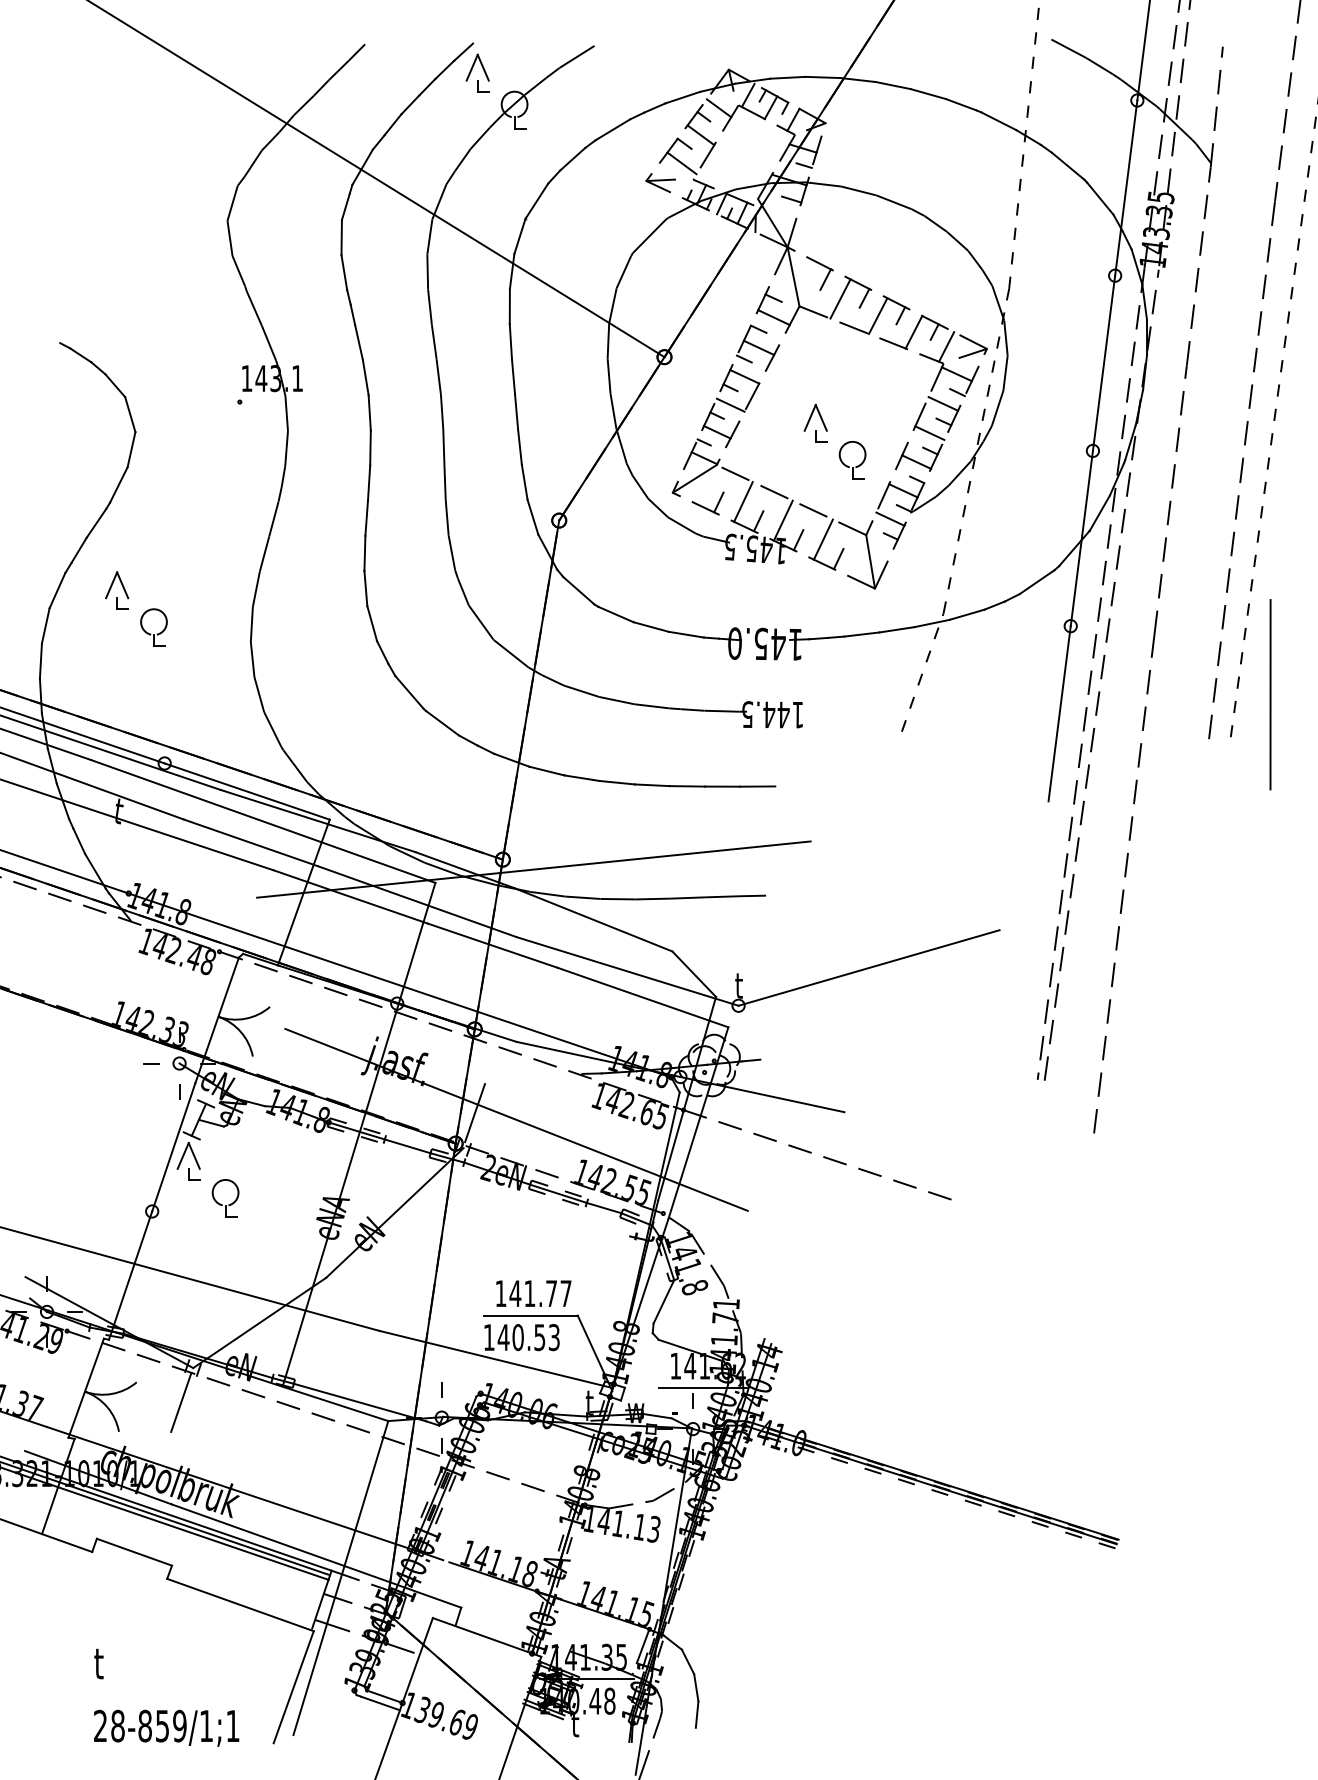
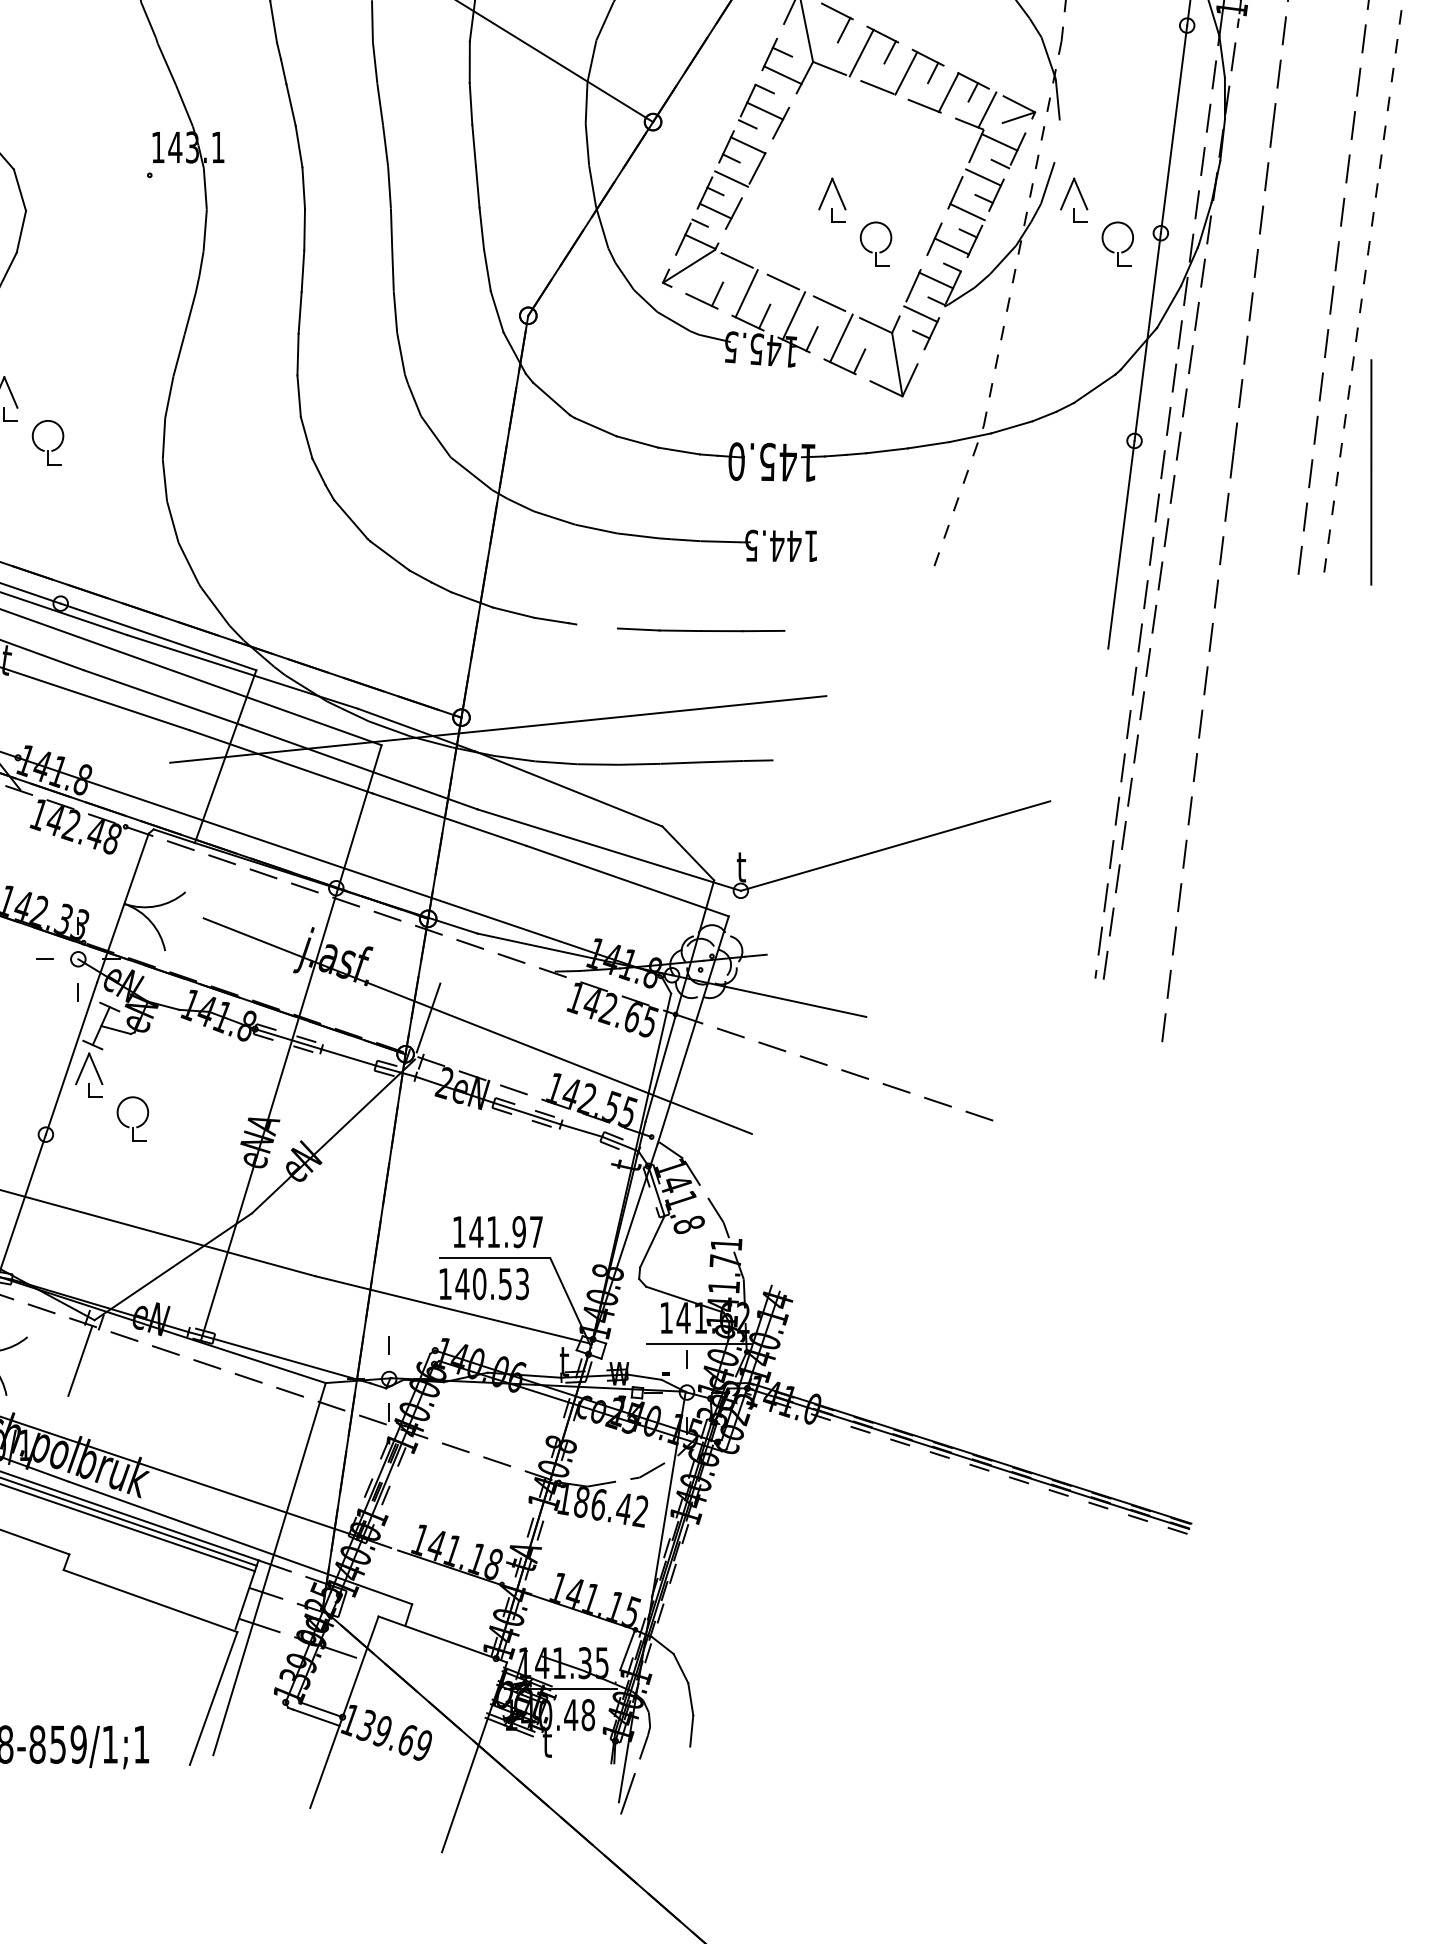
line: (1005, 372) -> (1057, 140), removed
part: (1031, 441) -> (1088, 222), added
line: (1270, 694) -> (1371, 472), moved
line: (616, 782) -> (596, 626), removed
text: (551, 1293) -> (519, 1231), 141.77 -> 141.97
text: (628, 1525) -> (610, 1506), 141.13 -> 186.42

